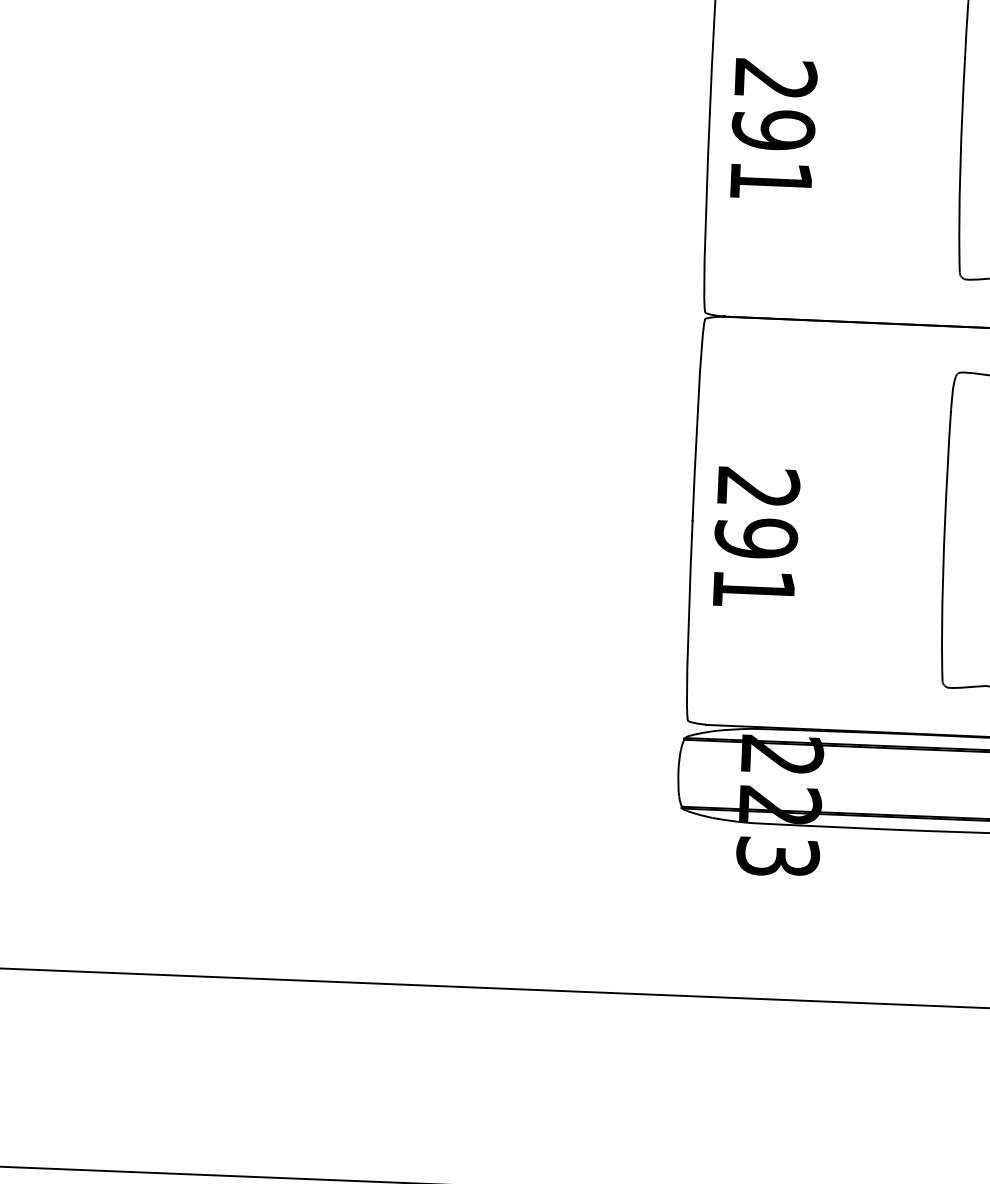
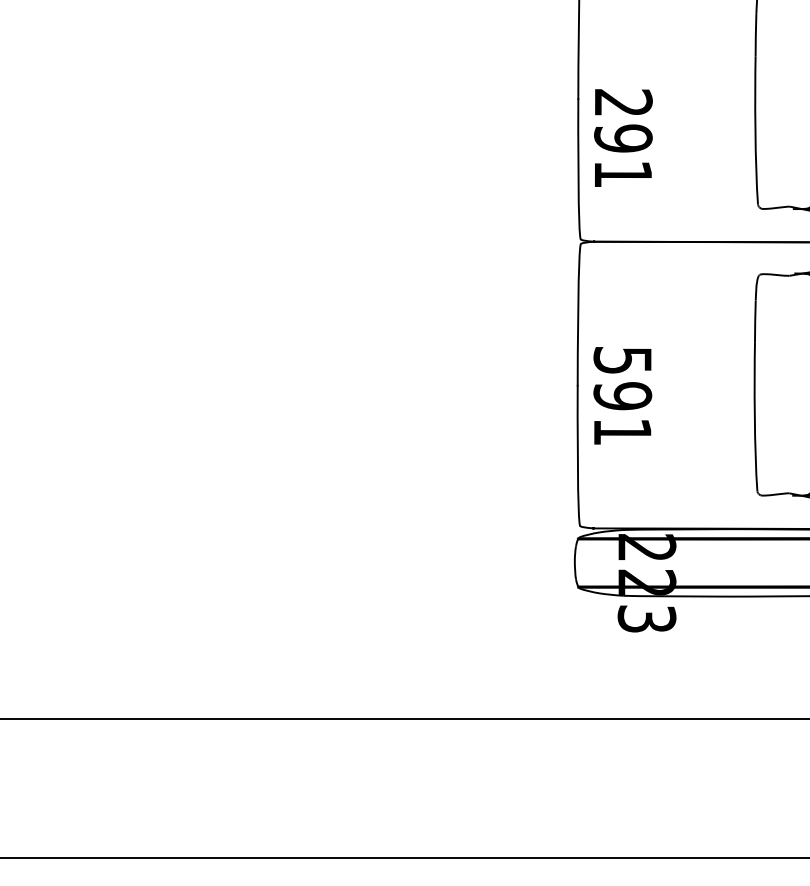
text: (773, 128) -> (623, 137), moved
text: (757, 486) -> (622, 359), 291 -> 591

